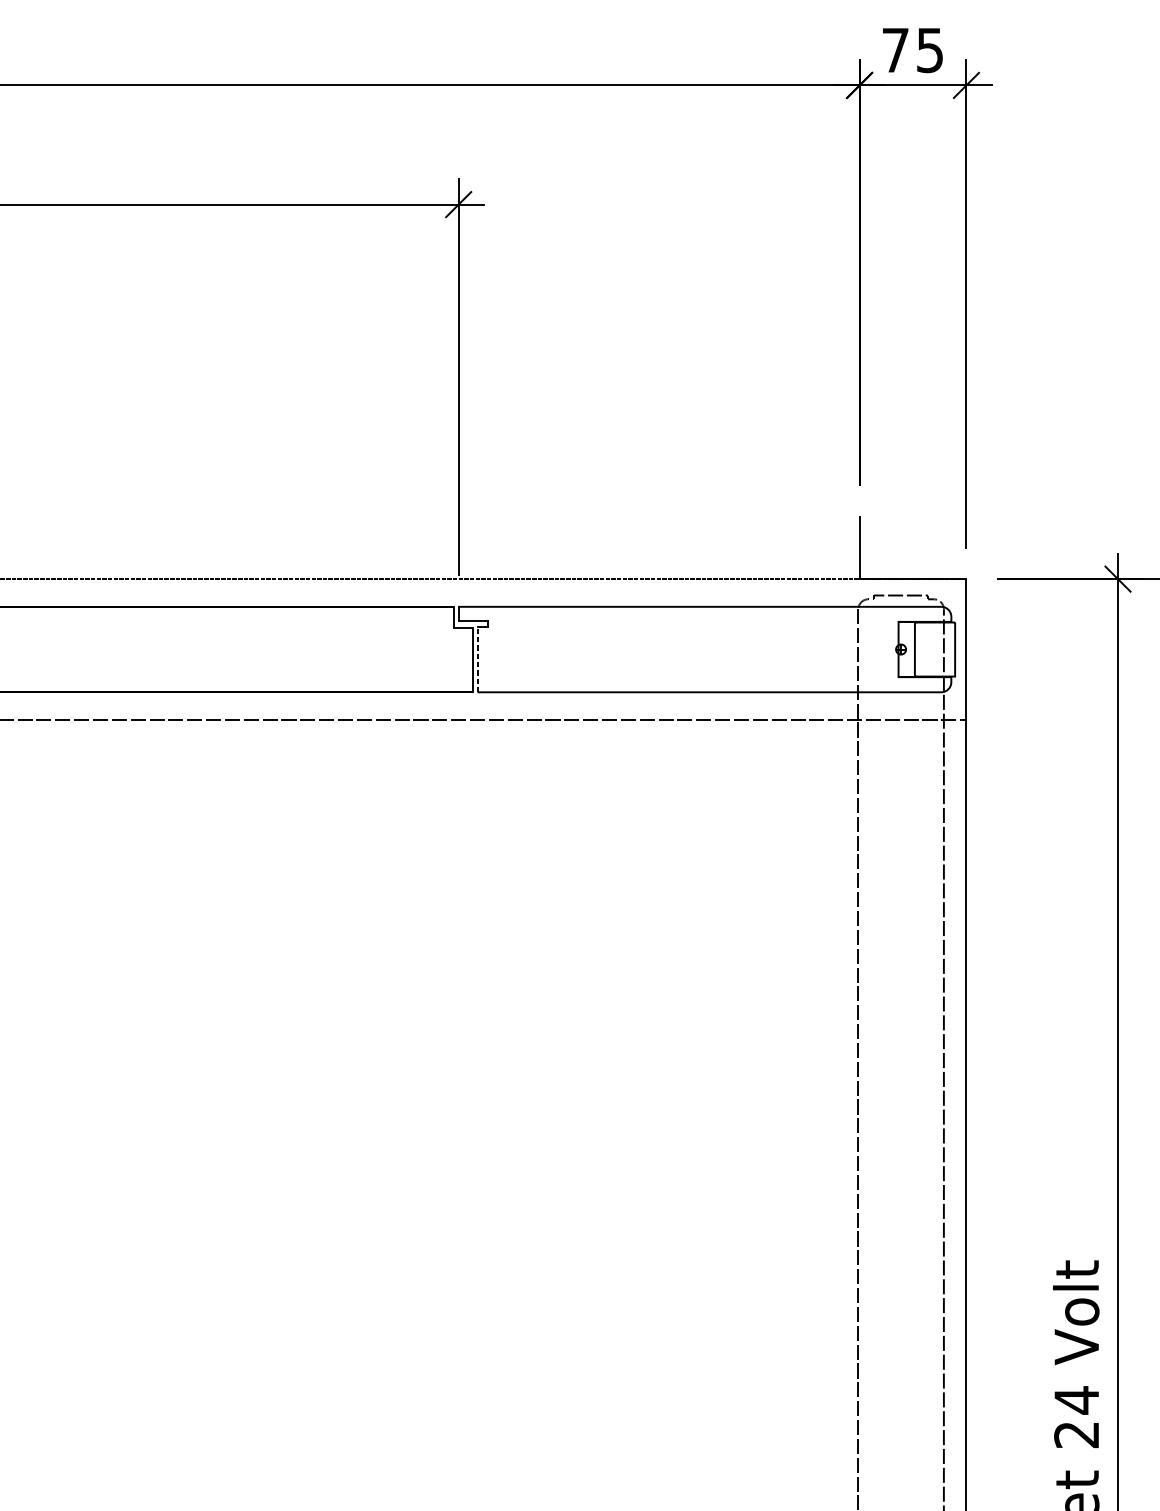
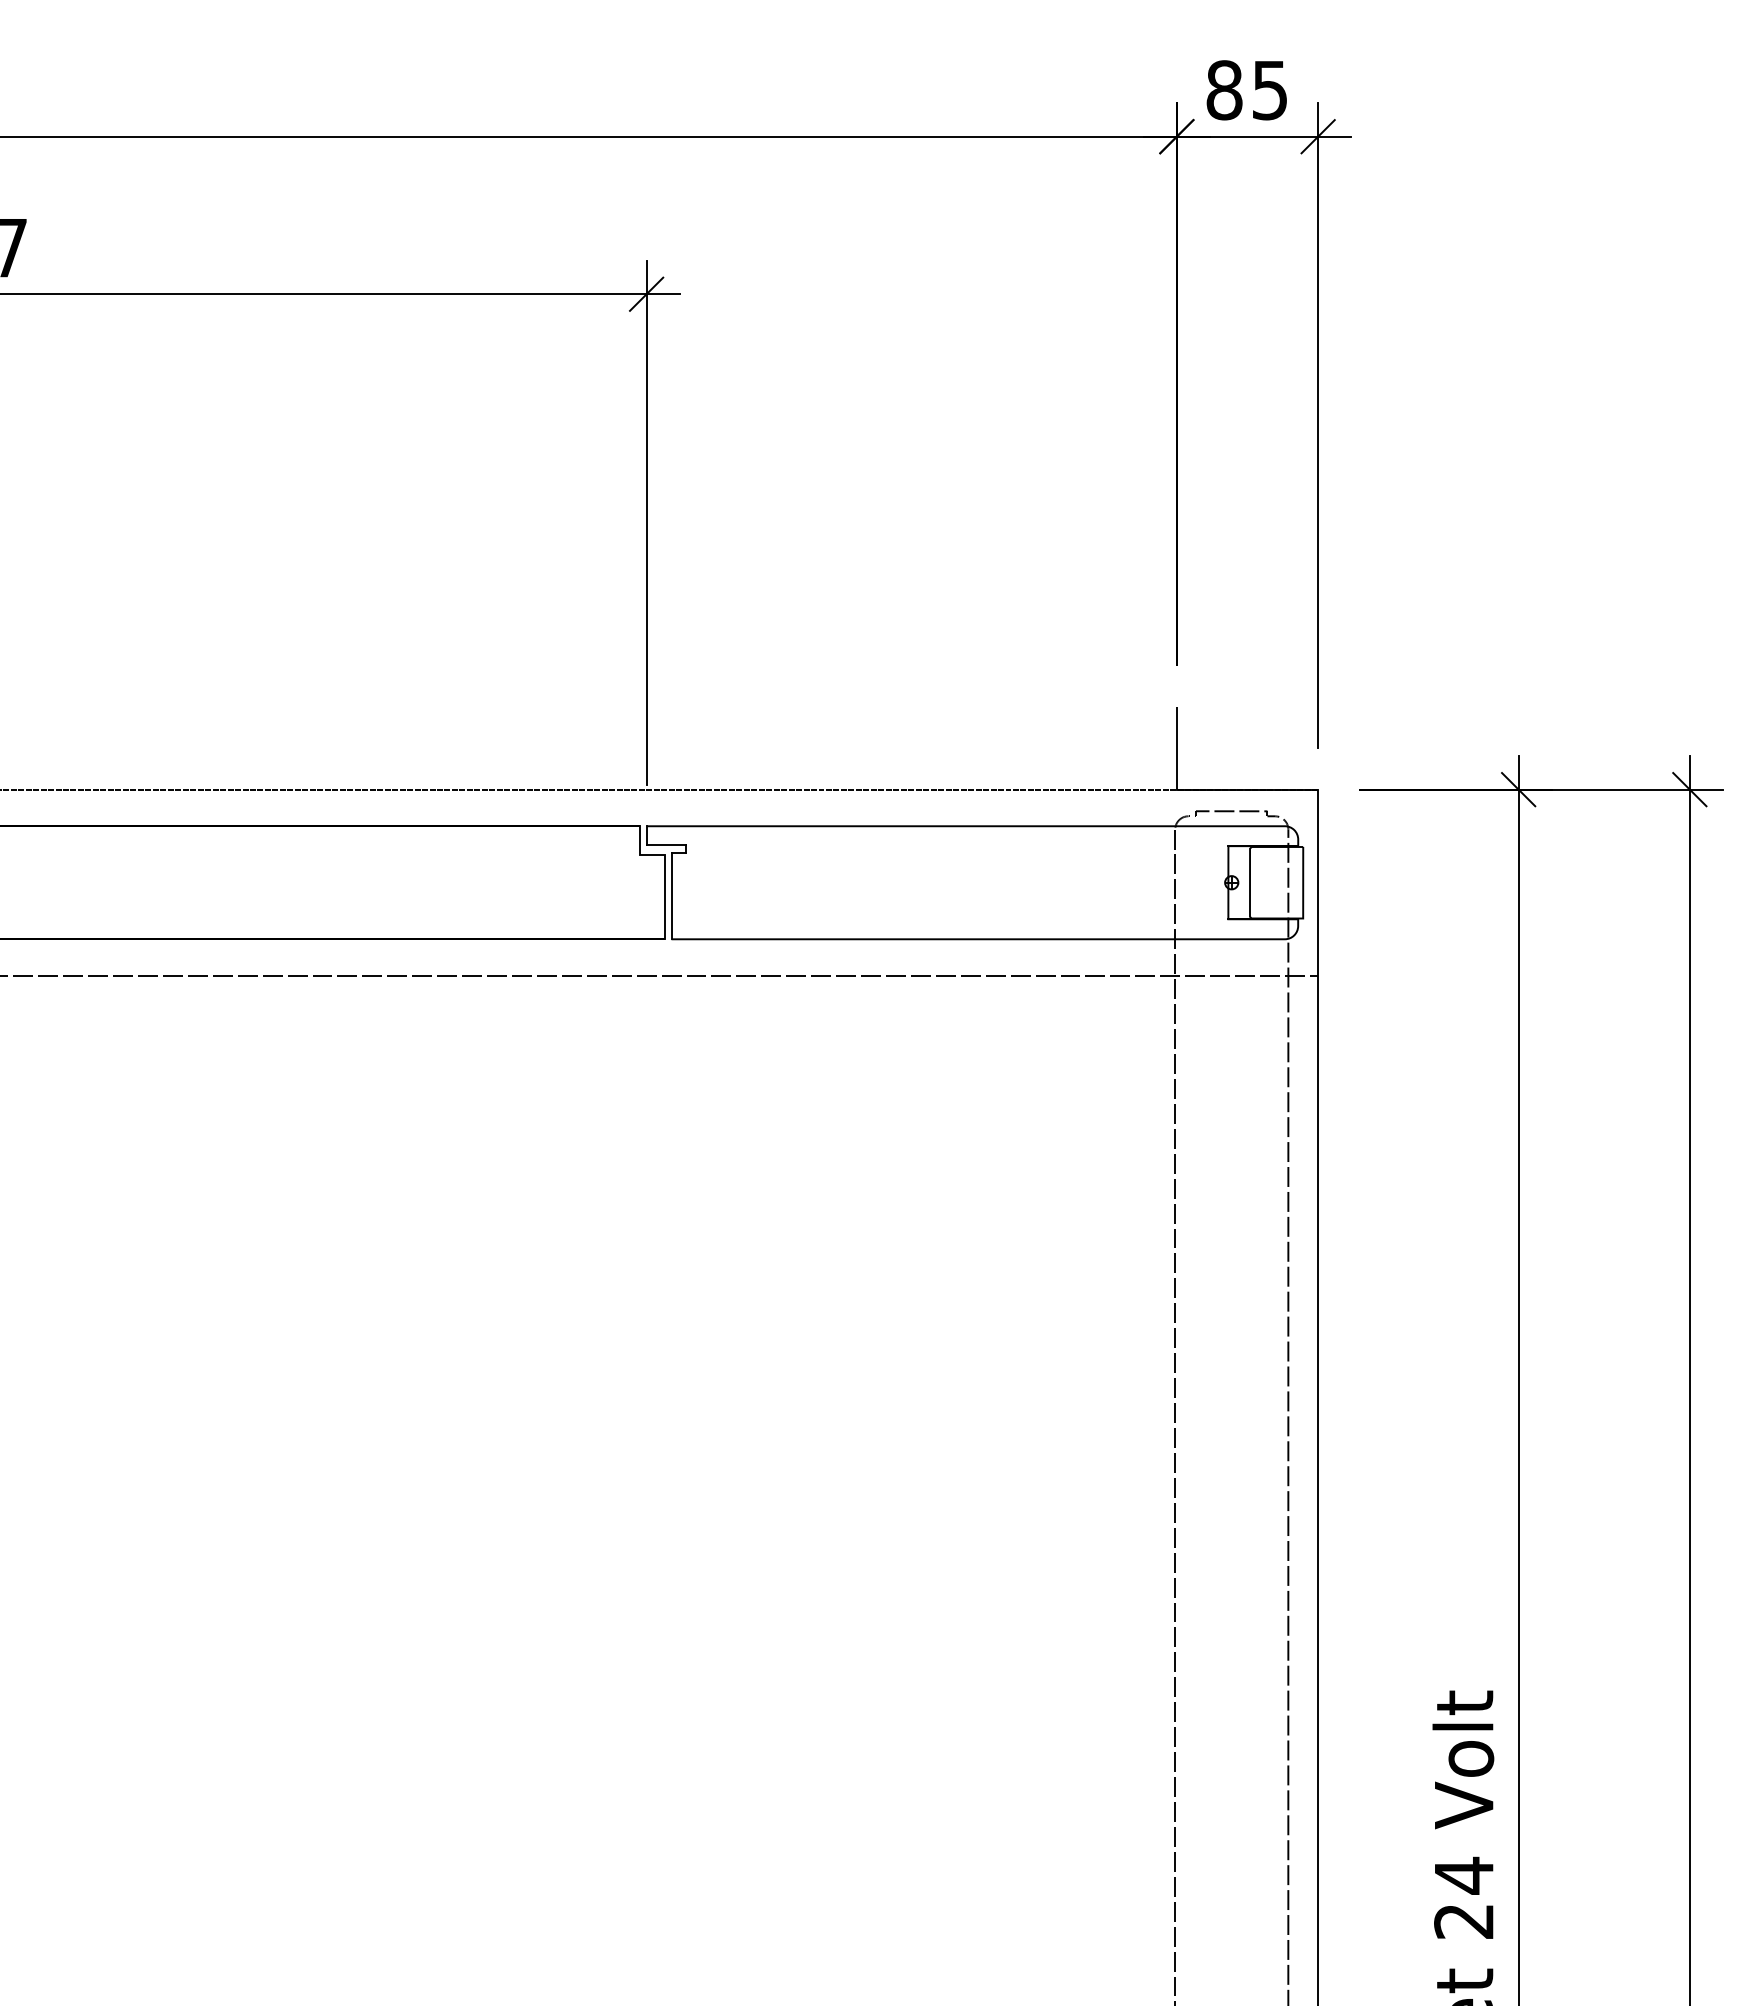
text: (895, 50) -> (1224, 90), 75 -> 85
line: (477, 659) -> (671, 895), dashed -> solid

